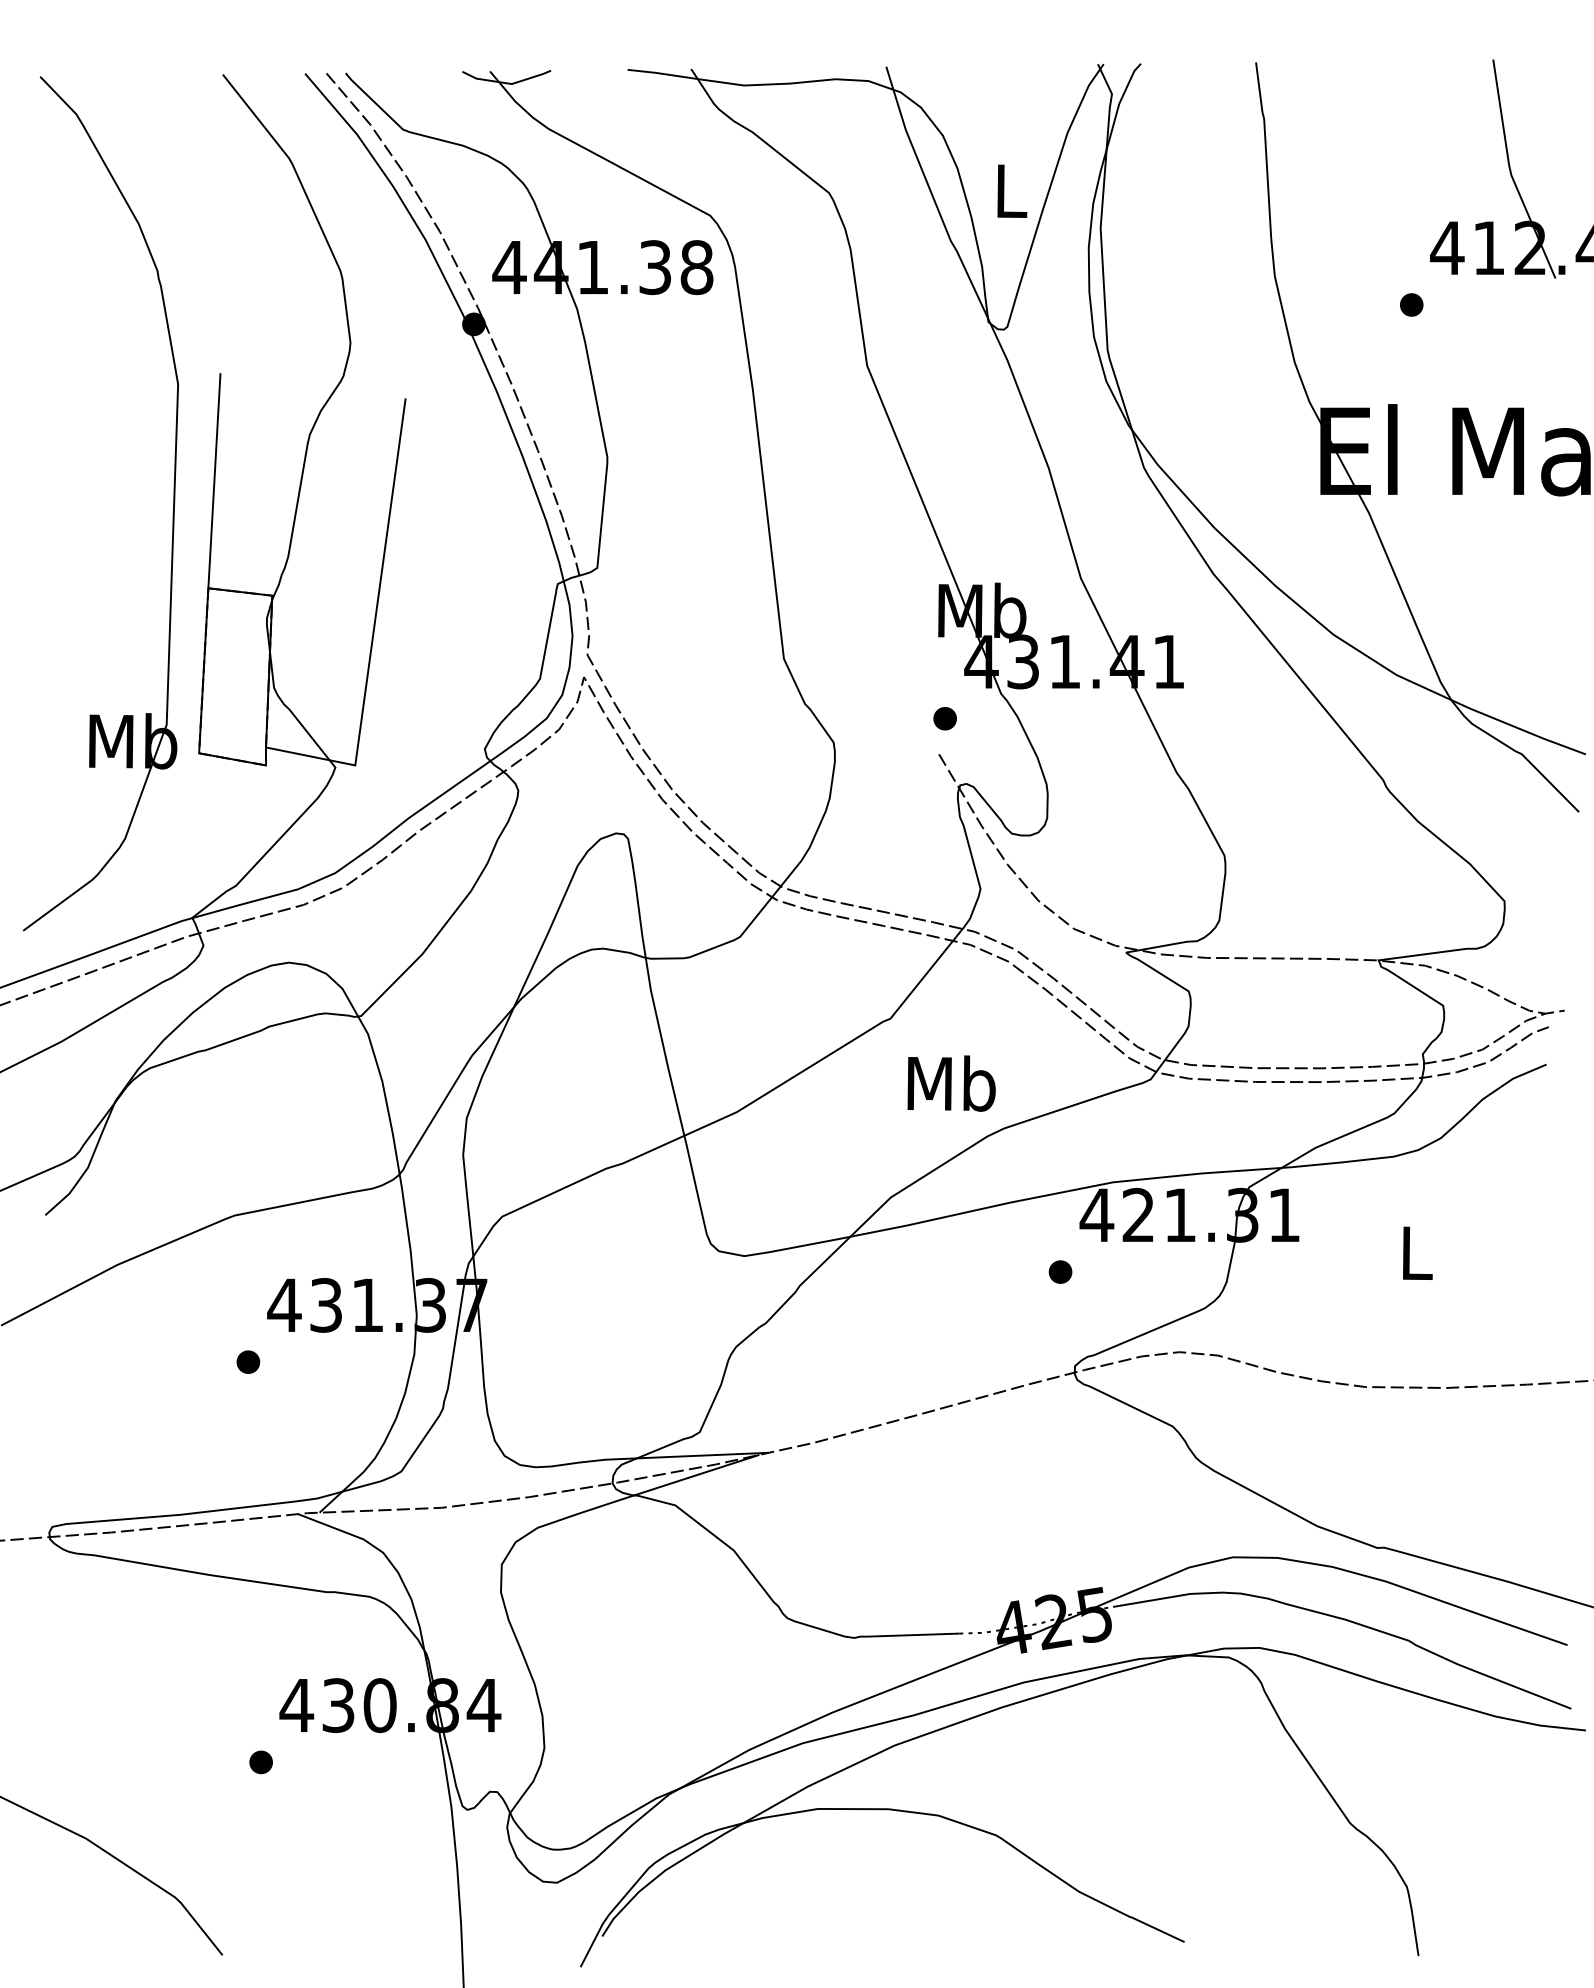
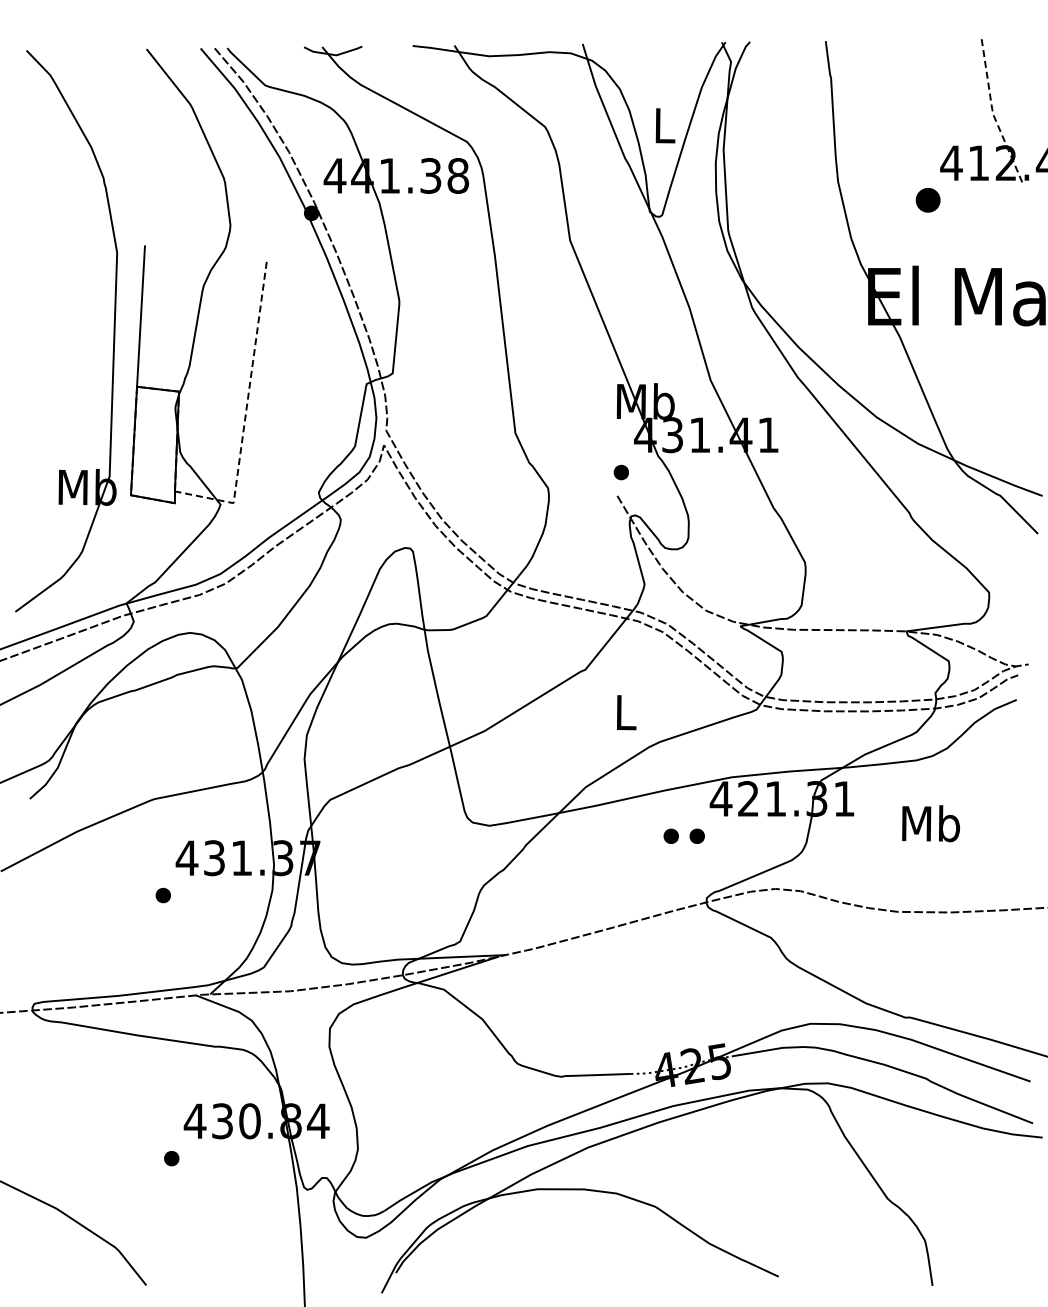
line: (1511, 172) -> (993, 113), solid -> dashed
part: (1410, 304) -> (927, 200), size x1.6
line: (373, 628) -> (245, 413), solid -> dashed
text: (951, 1082) -> (625, 711), Mb -> L
text: (1416, 1252) -> (931, 823), L -> Mb
part: (1019, 1270) -> (670, 835), added

